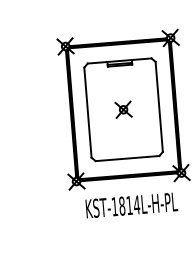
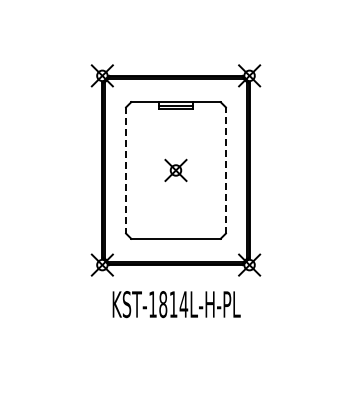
line: (158, 106) -> (225, 169), solid -> dashed
line: (88, 112) -> (126, 170), solid -> dashed

